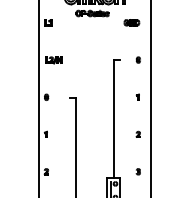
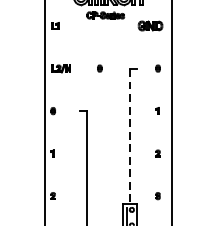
part: (131, 22) -> (150, 25), size x1.4
part: (86, 59) -> (98, 67), added
line: (113, 119) -> (129, 136), solid -> dashed

